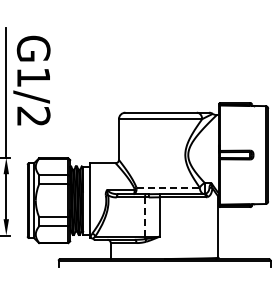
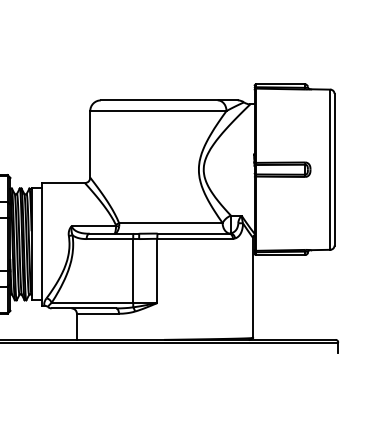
line: (168, 187) -> (171, 222), dashed -> solid
line: (145, 217) -> (133, 271), dashed -> solid

